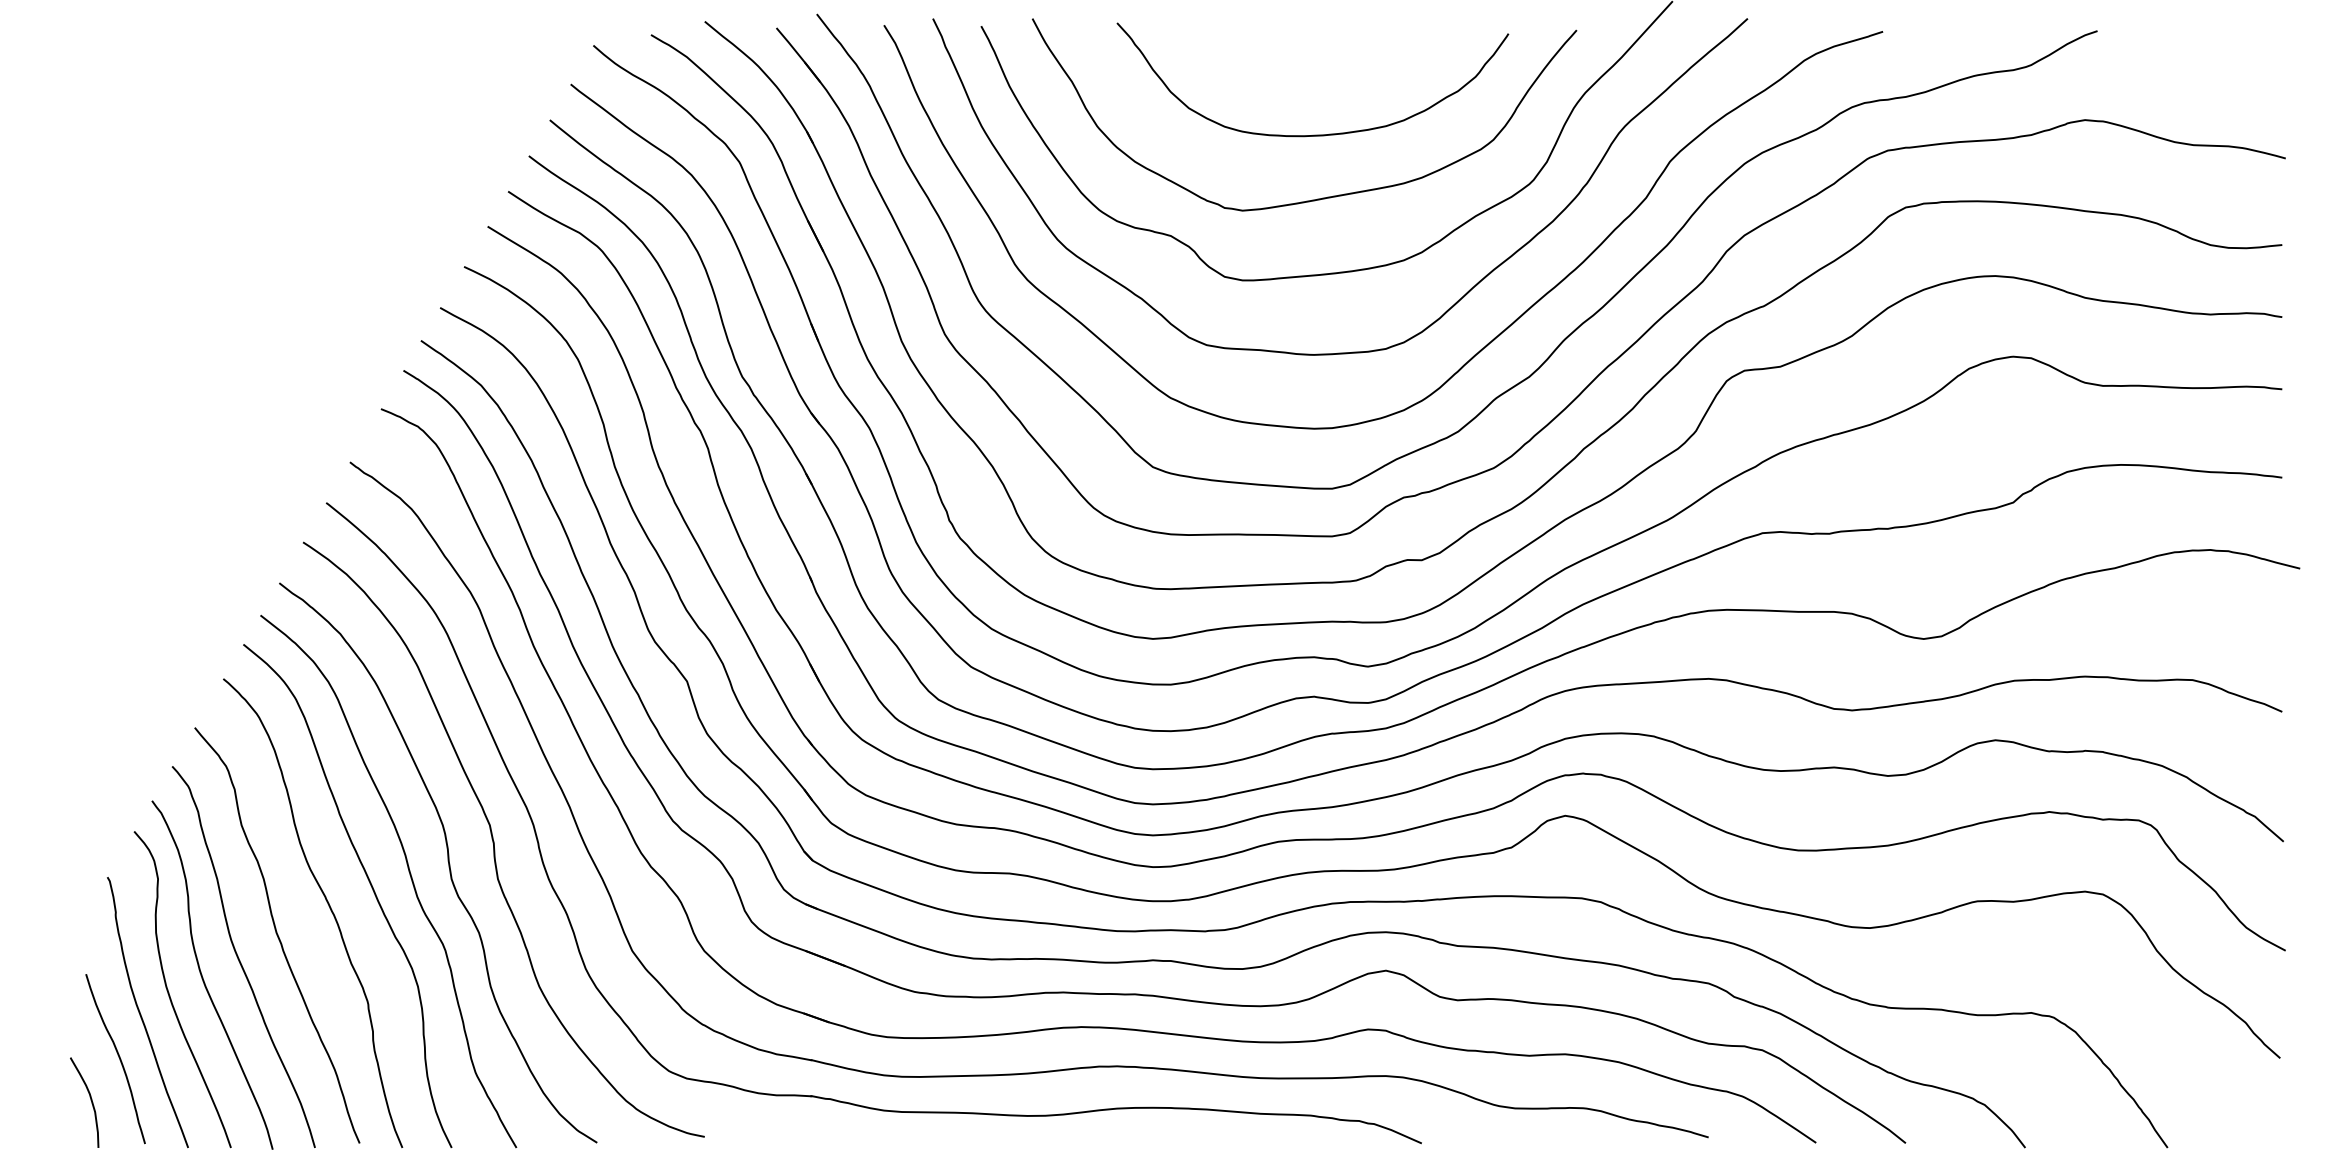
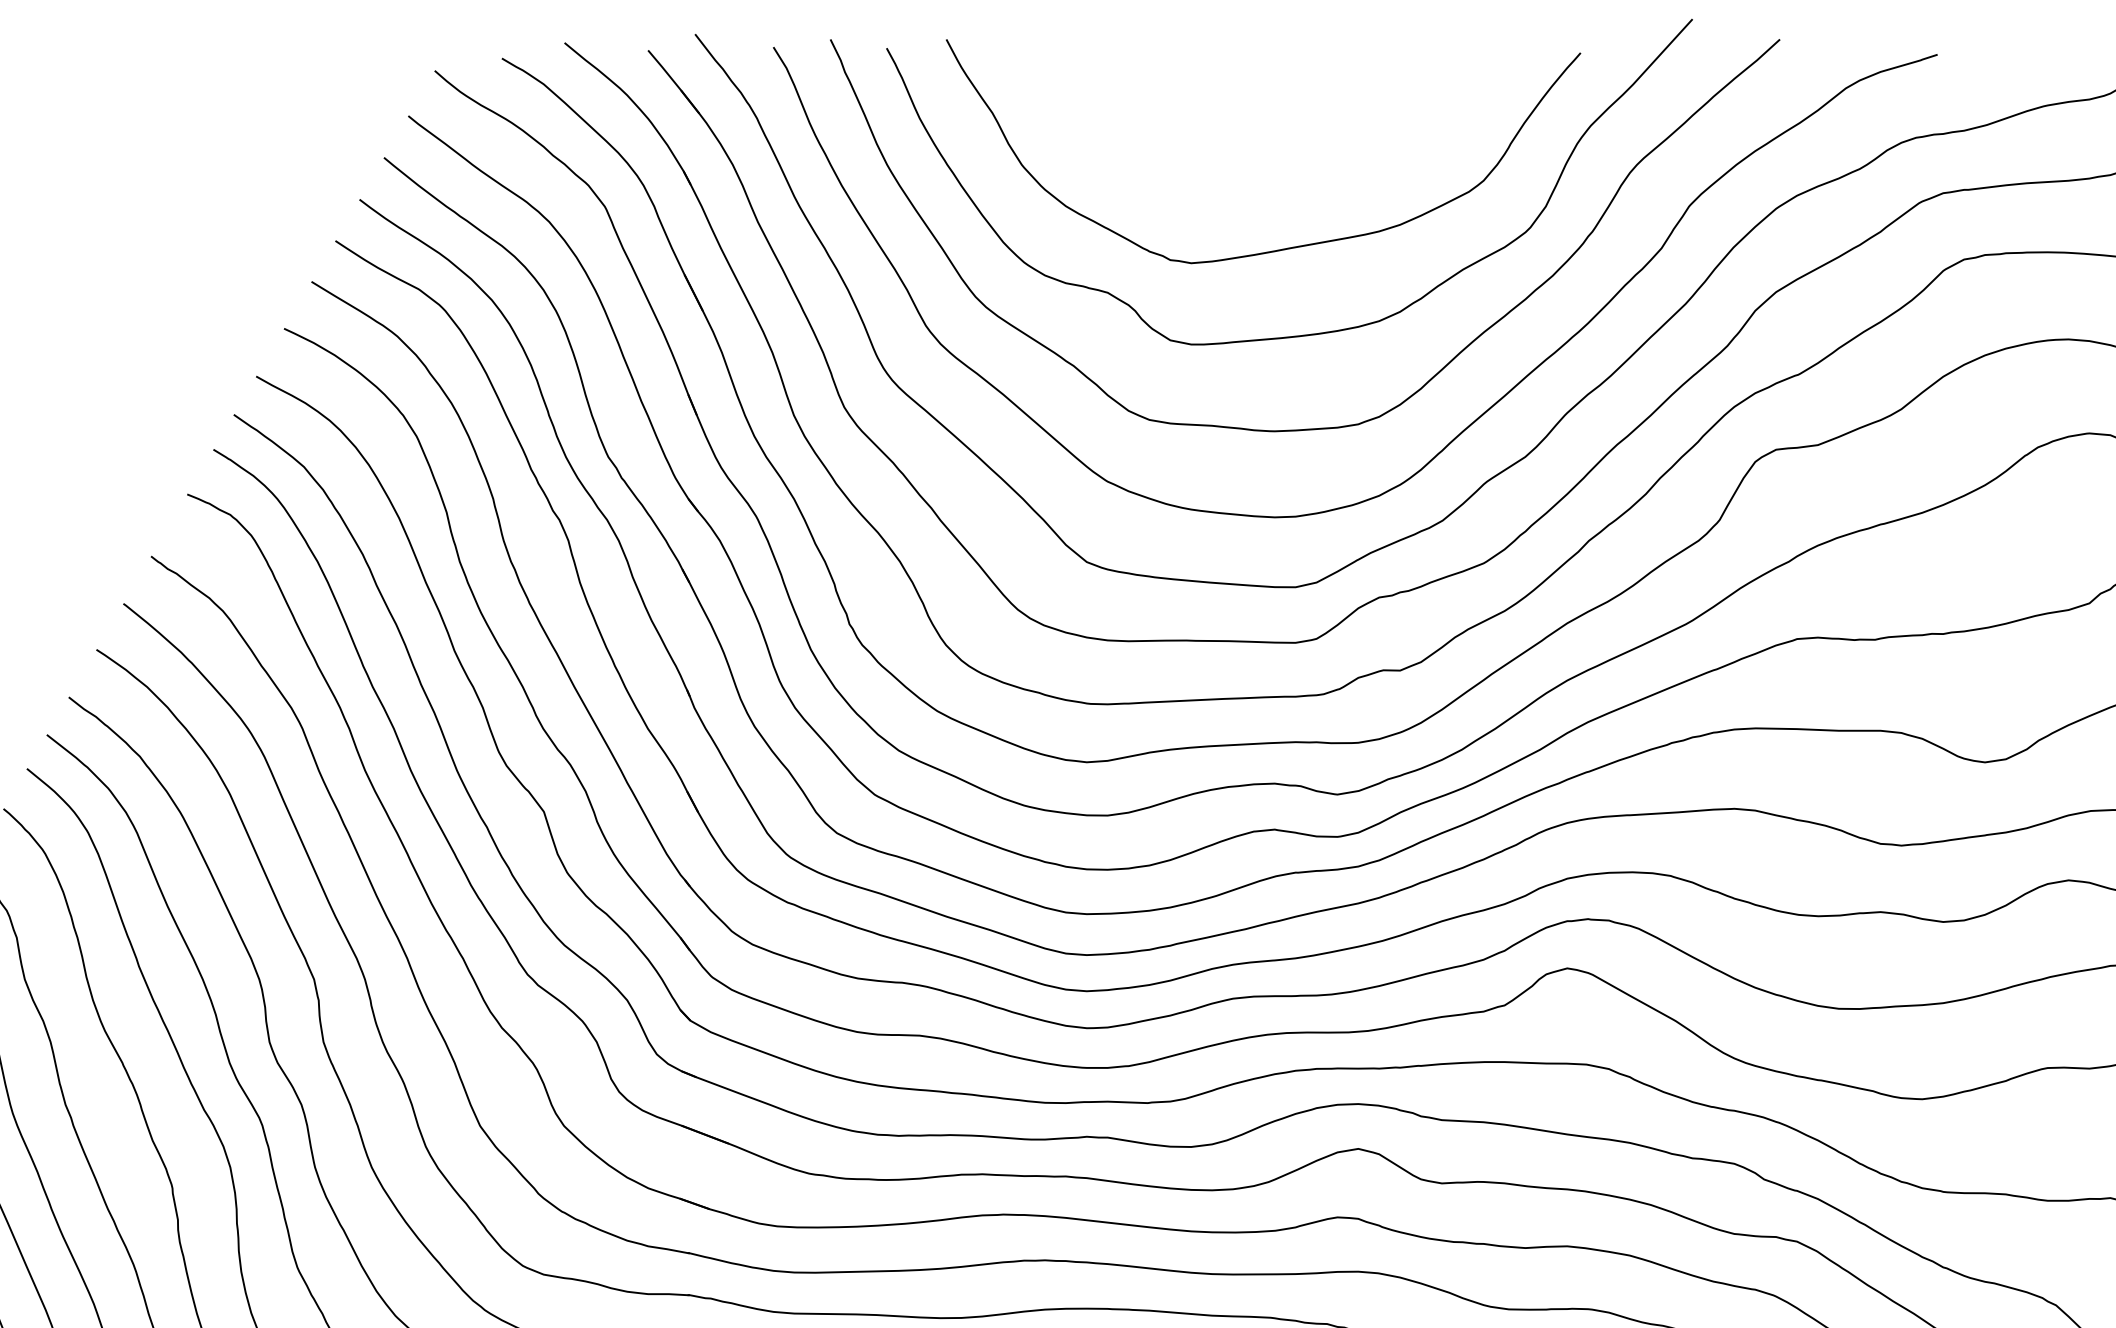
curve: (1313, 134) -> (1273, 174), removed

